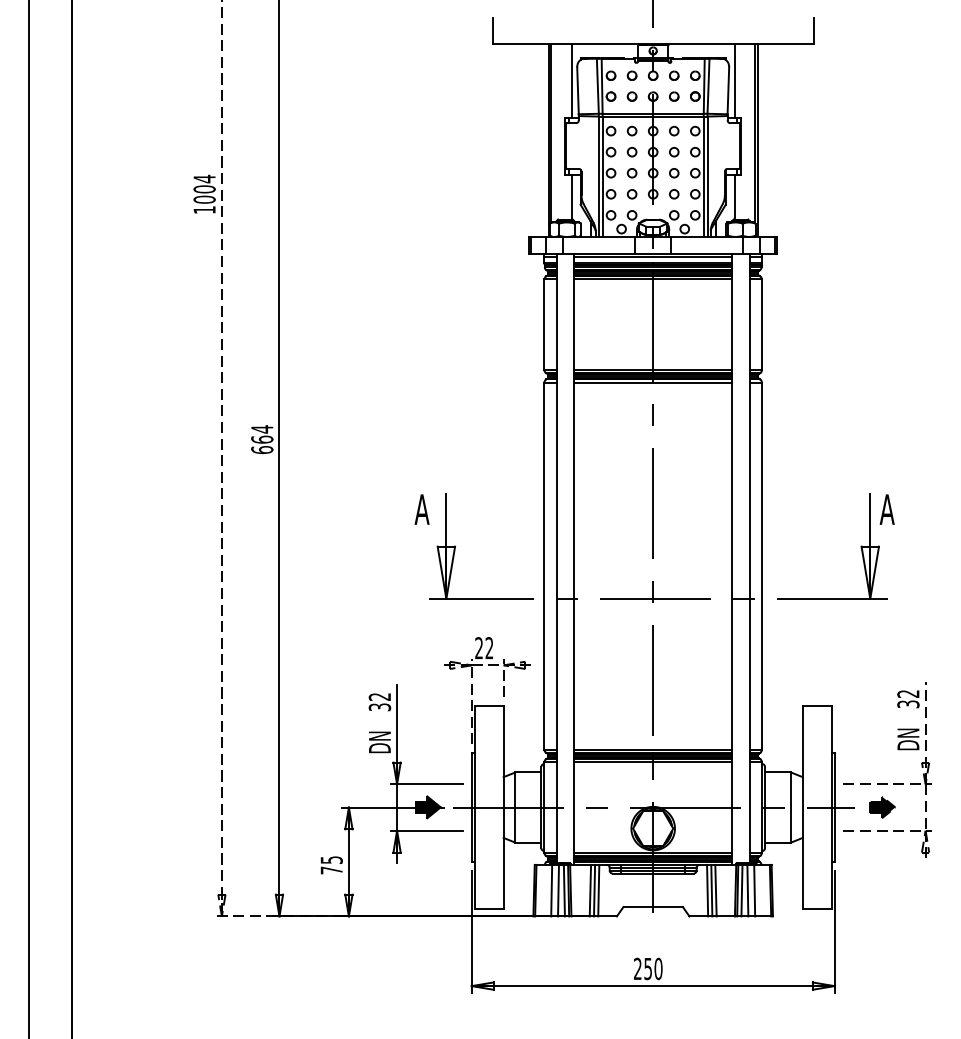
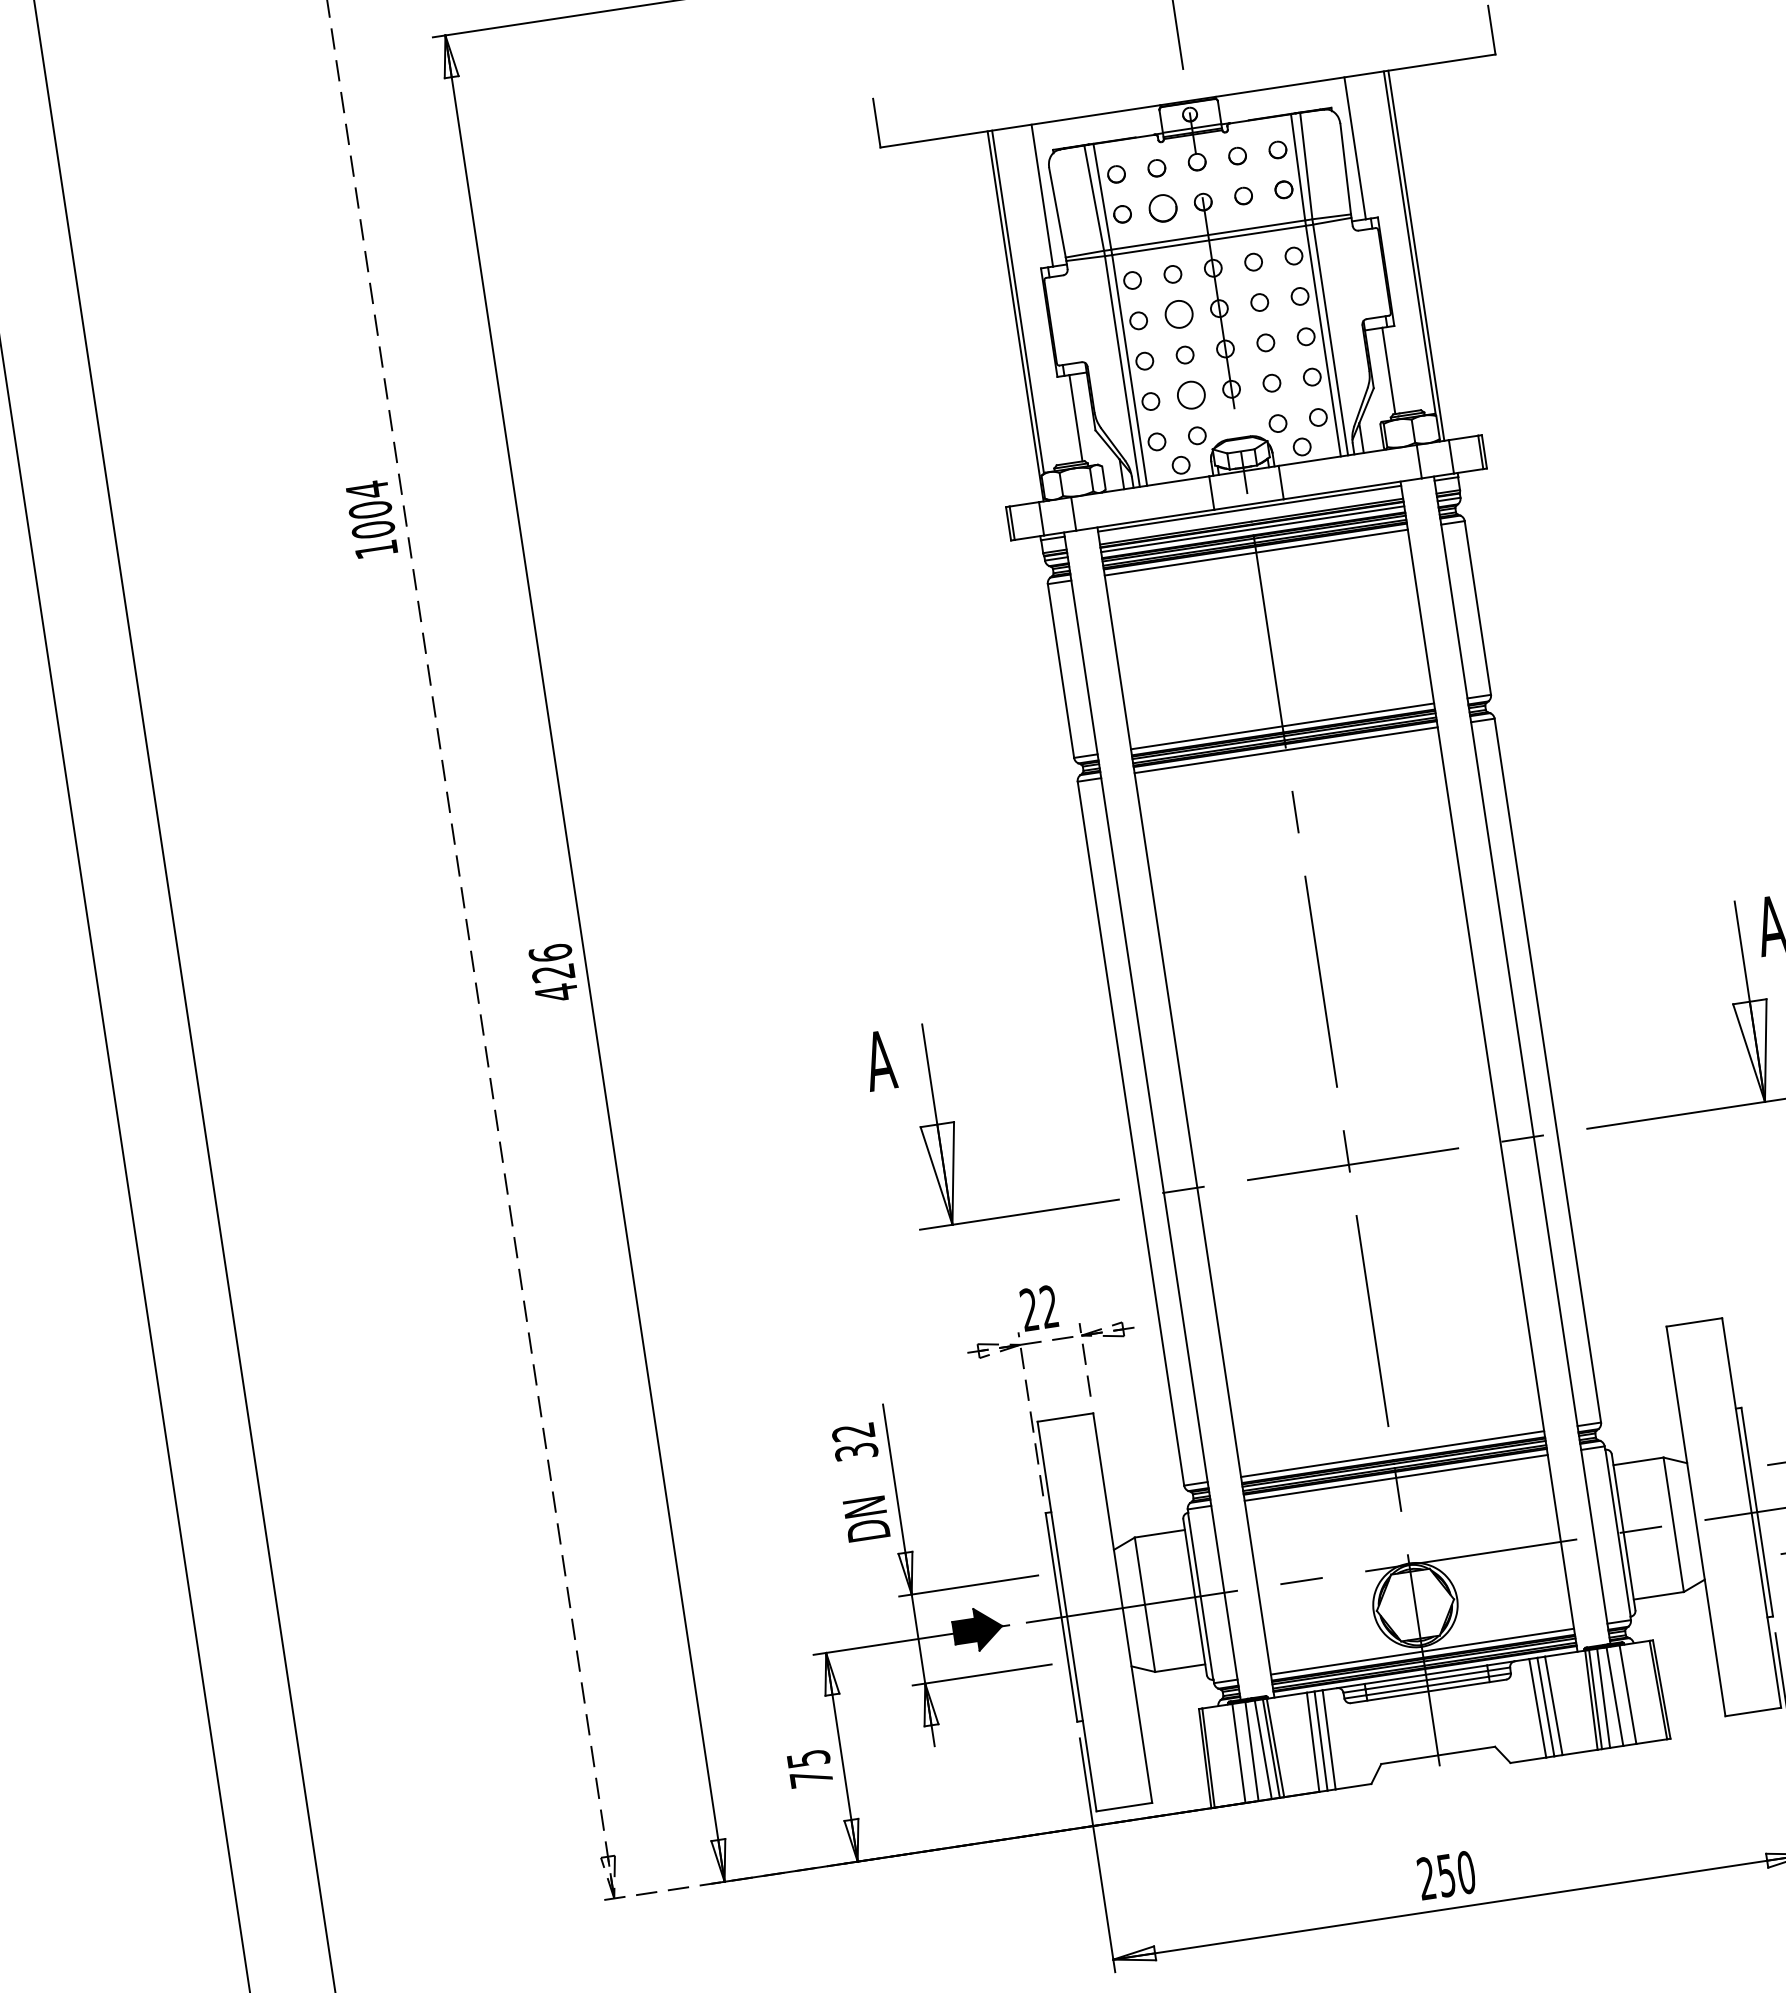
part: (631, 96) -> (1161, 208), size x1.6
circle: (631, 152) -> (1177, 315), size x1.6
circle: (631, 194) -> (1190, 396), size x1.6
text: (262, 439) -> (553, 972), 664 -> 426

